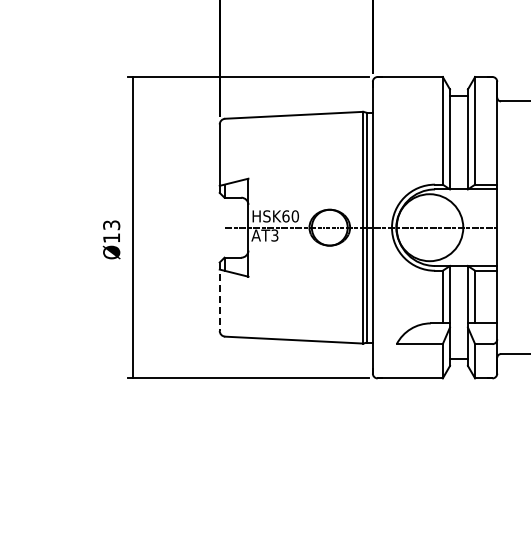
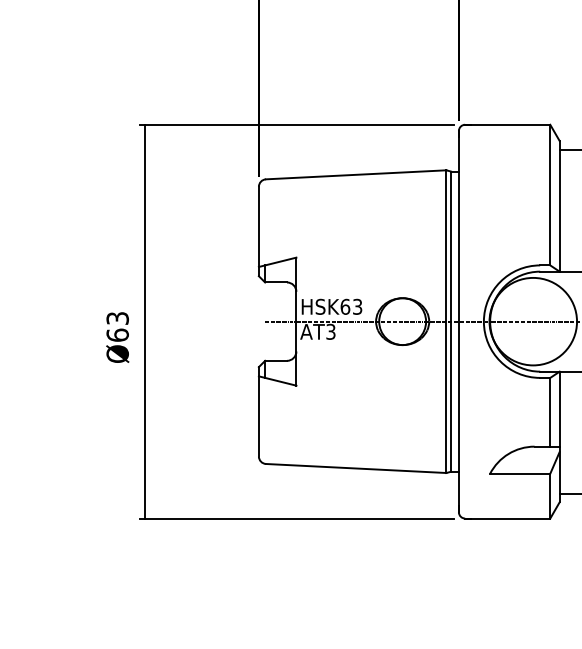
text: (294, 216) -> (356, 307), HSK60 -> HSK63
text: (111, 238) -> (117, 335), Ø13 -> Ø63
line: (219, 297) -> (258, 412), dashed -> solid

